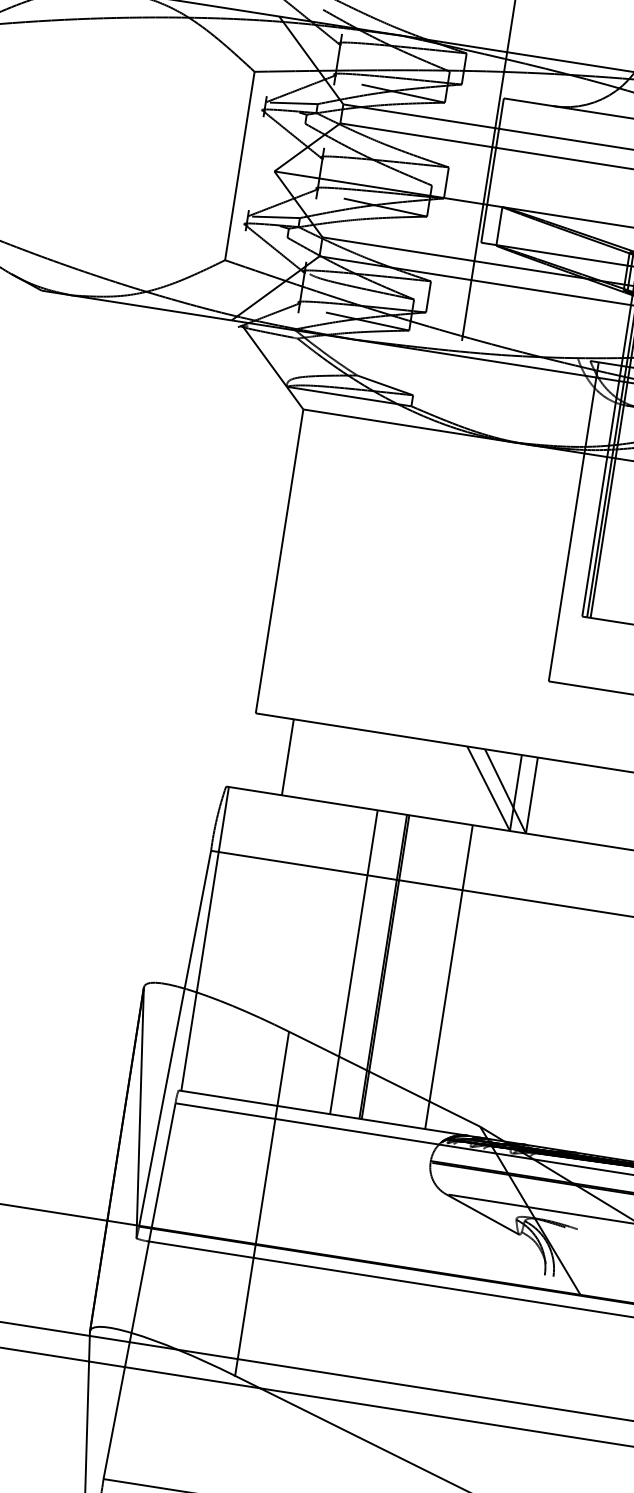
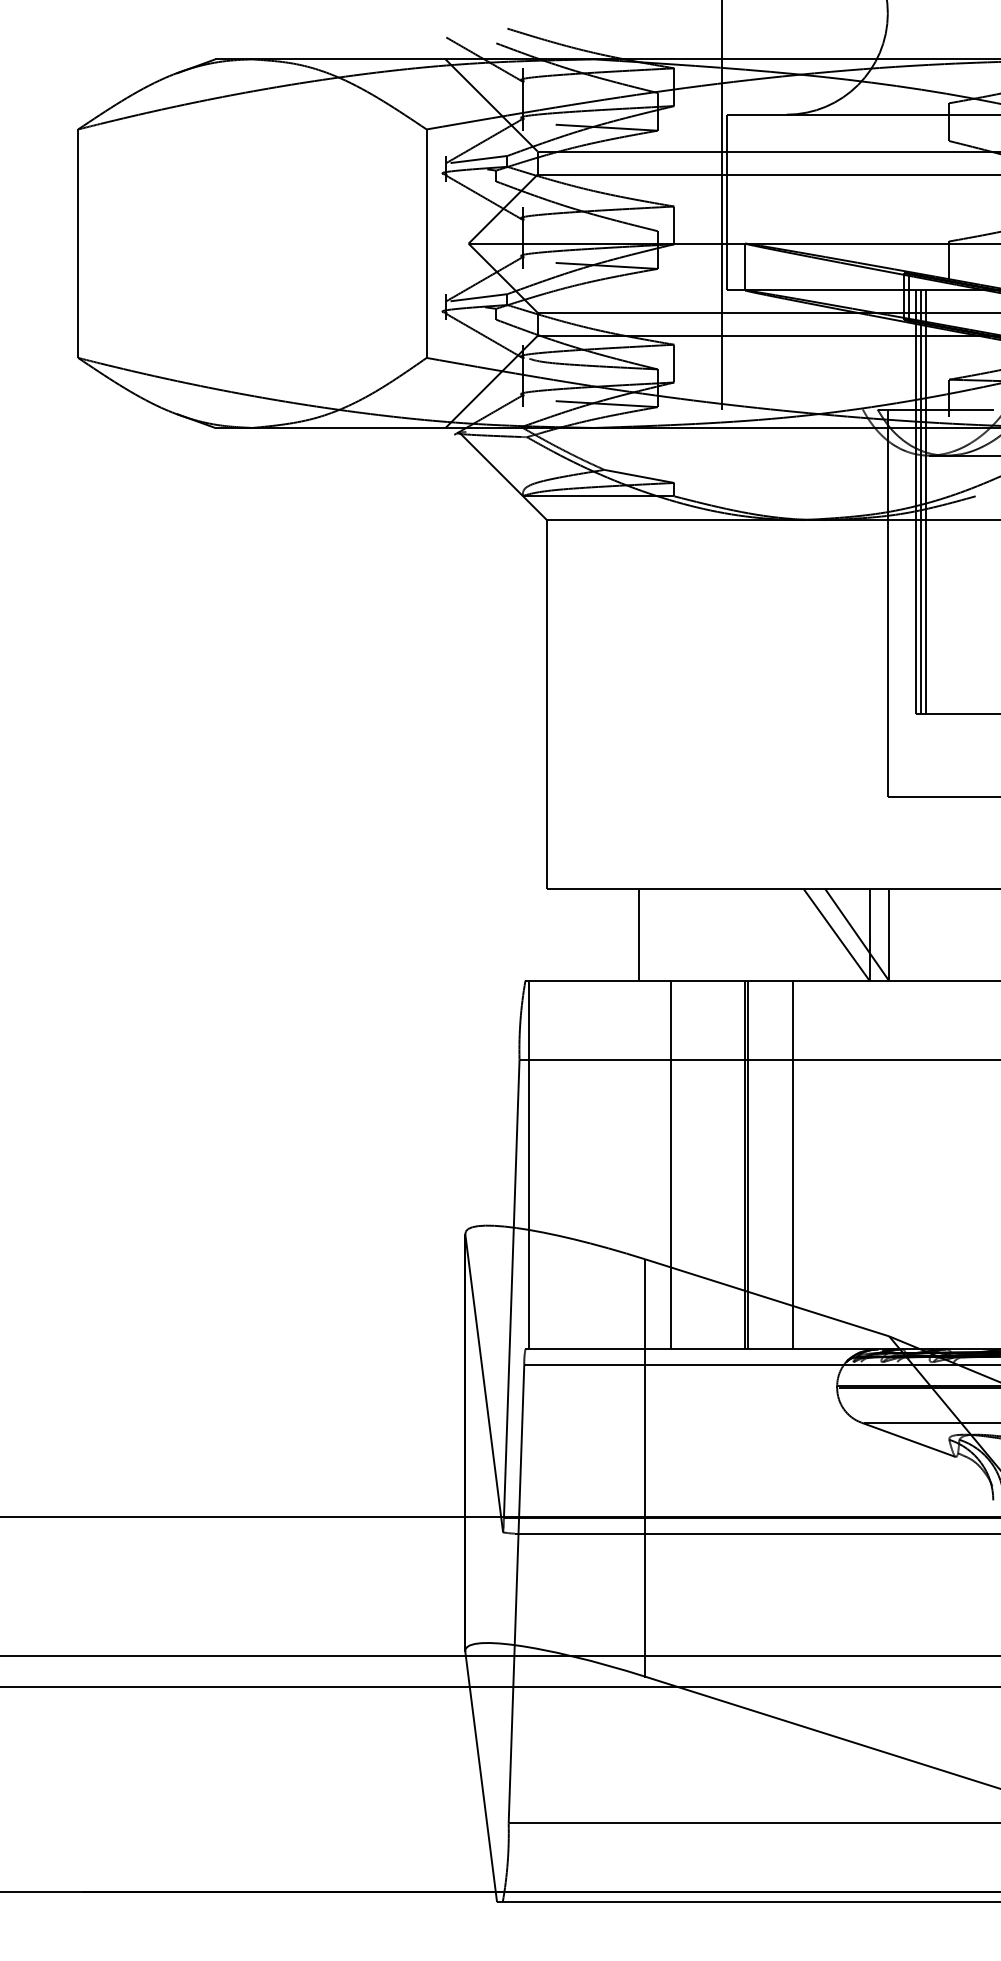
line: (288, 757) -> (639, 934), moved
line: (354, 961) -> (671, 1164), moved
line: (449, 976) -> (792, 1164), moved

